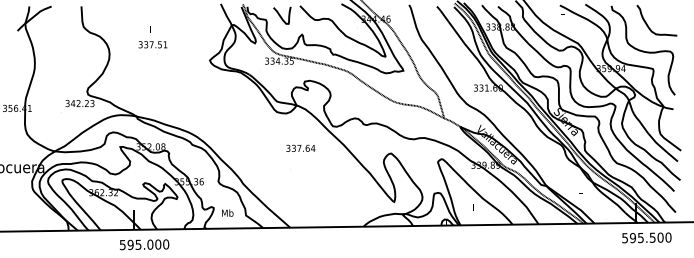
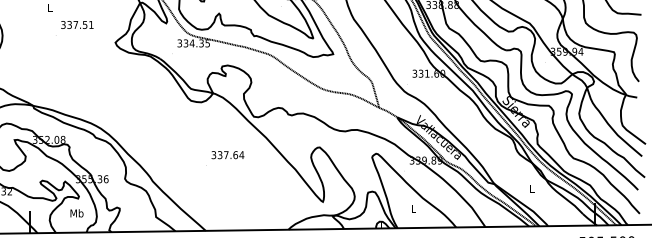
text: (152, 44) -> (76, 24), moved
text: (300, 147) -> (227, 154), moved
text: (227, 212) -> (76, 212), moved

